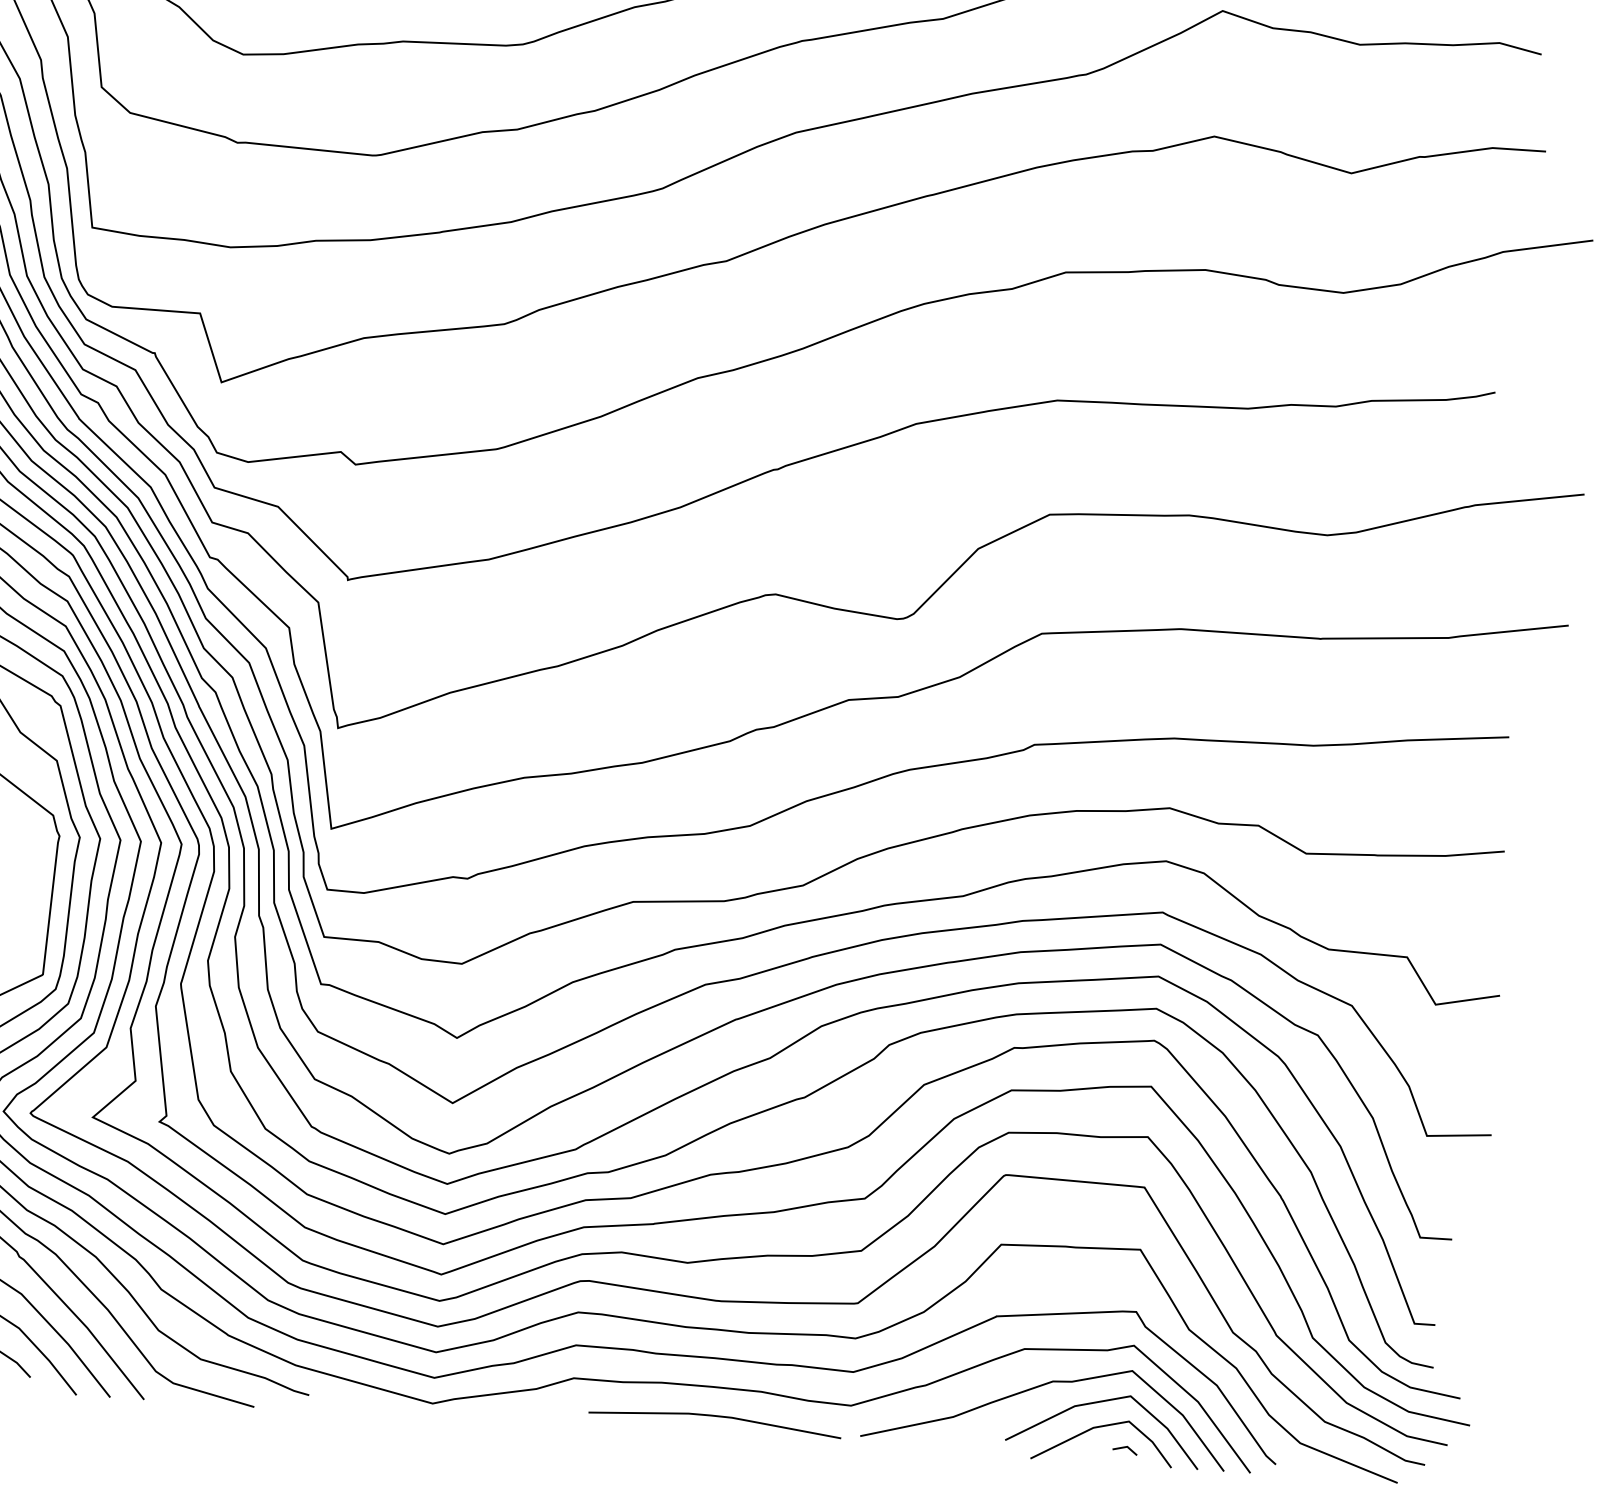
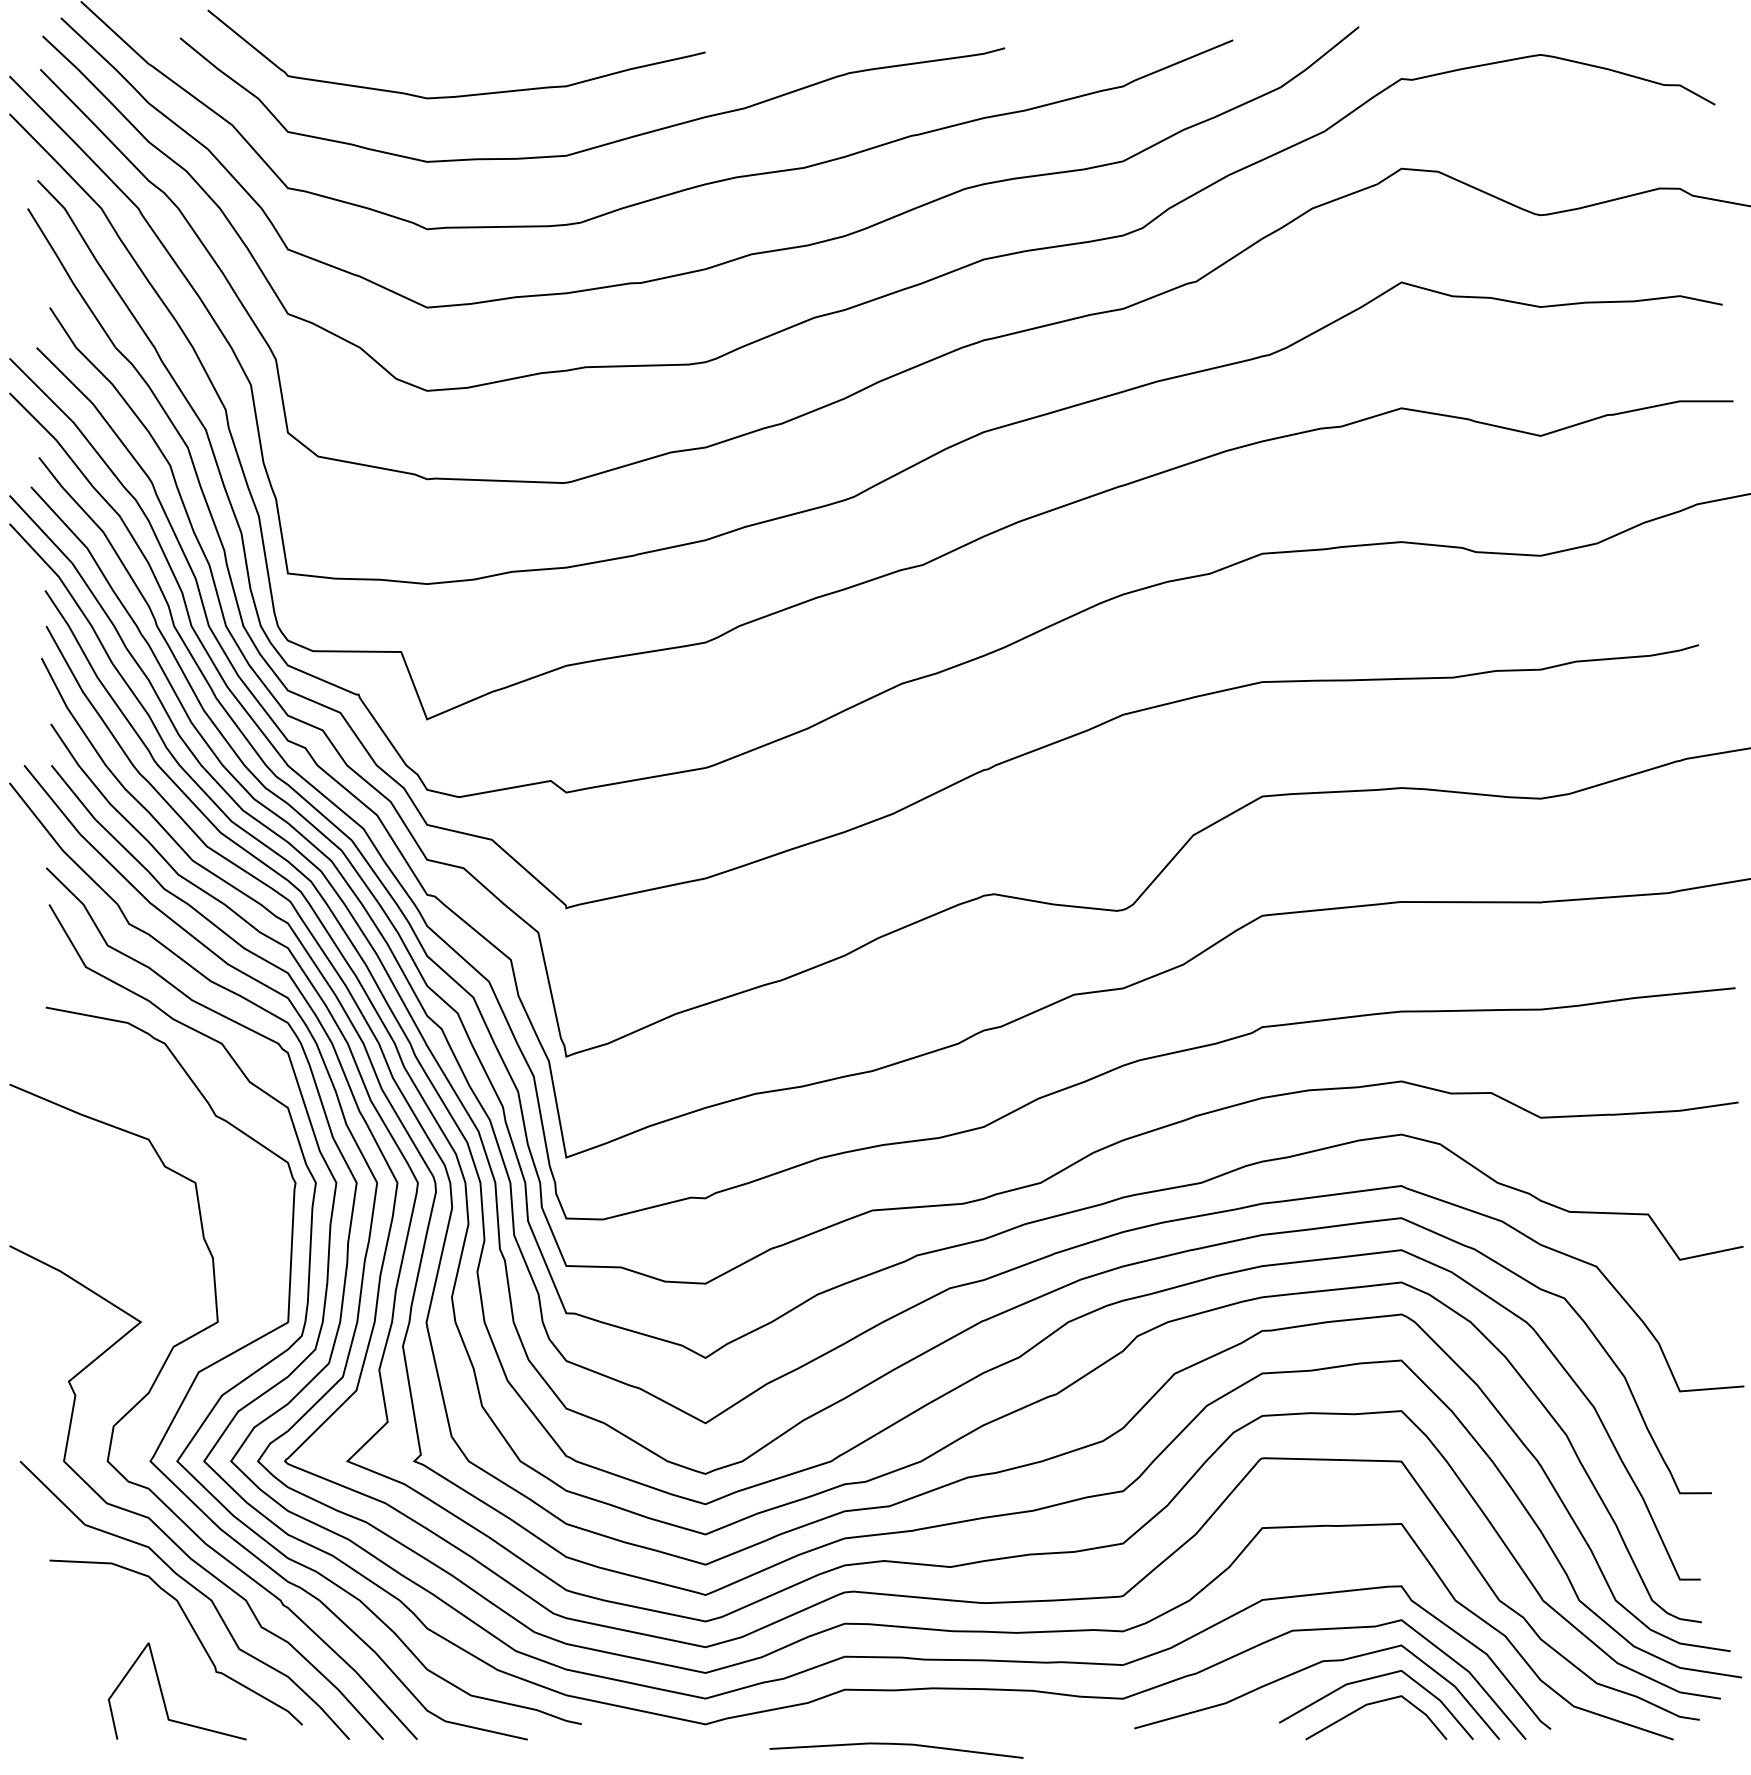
line: (715, 1416) -> (896, 1744), moved
line: (1124, 1448) -> (1398, 1723), removed

